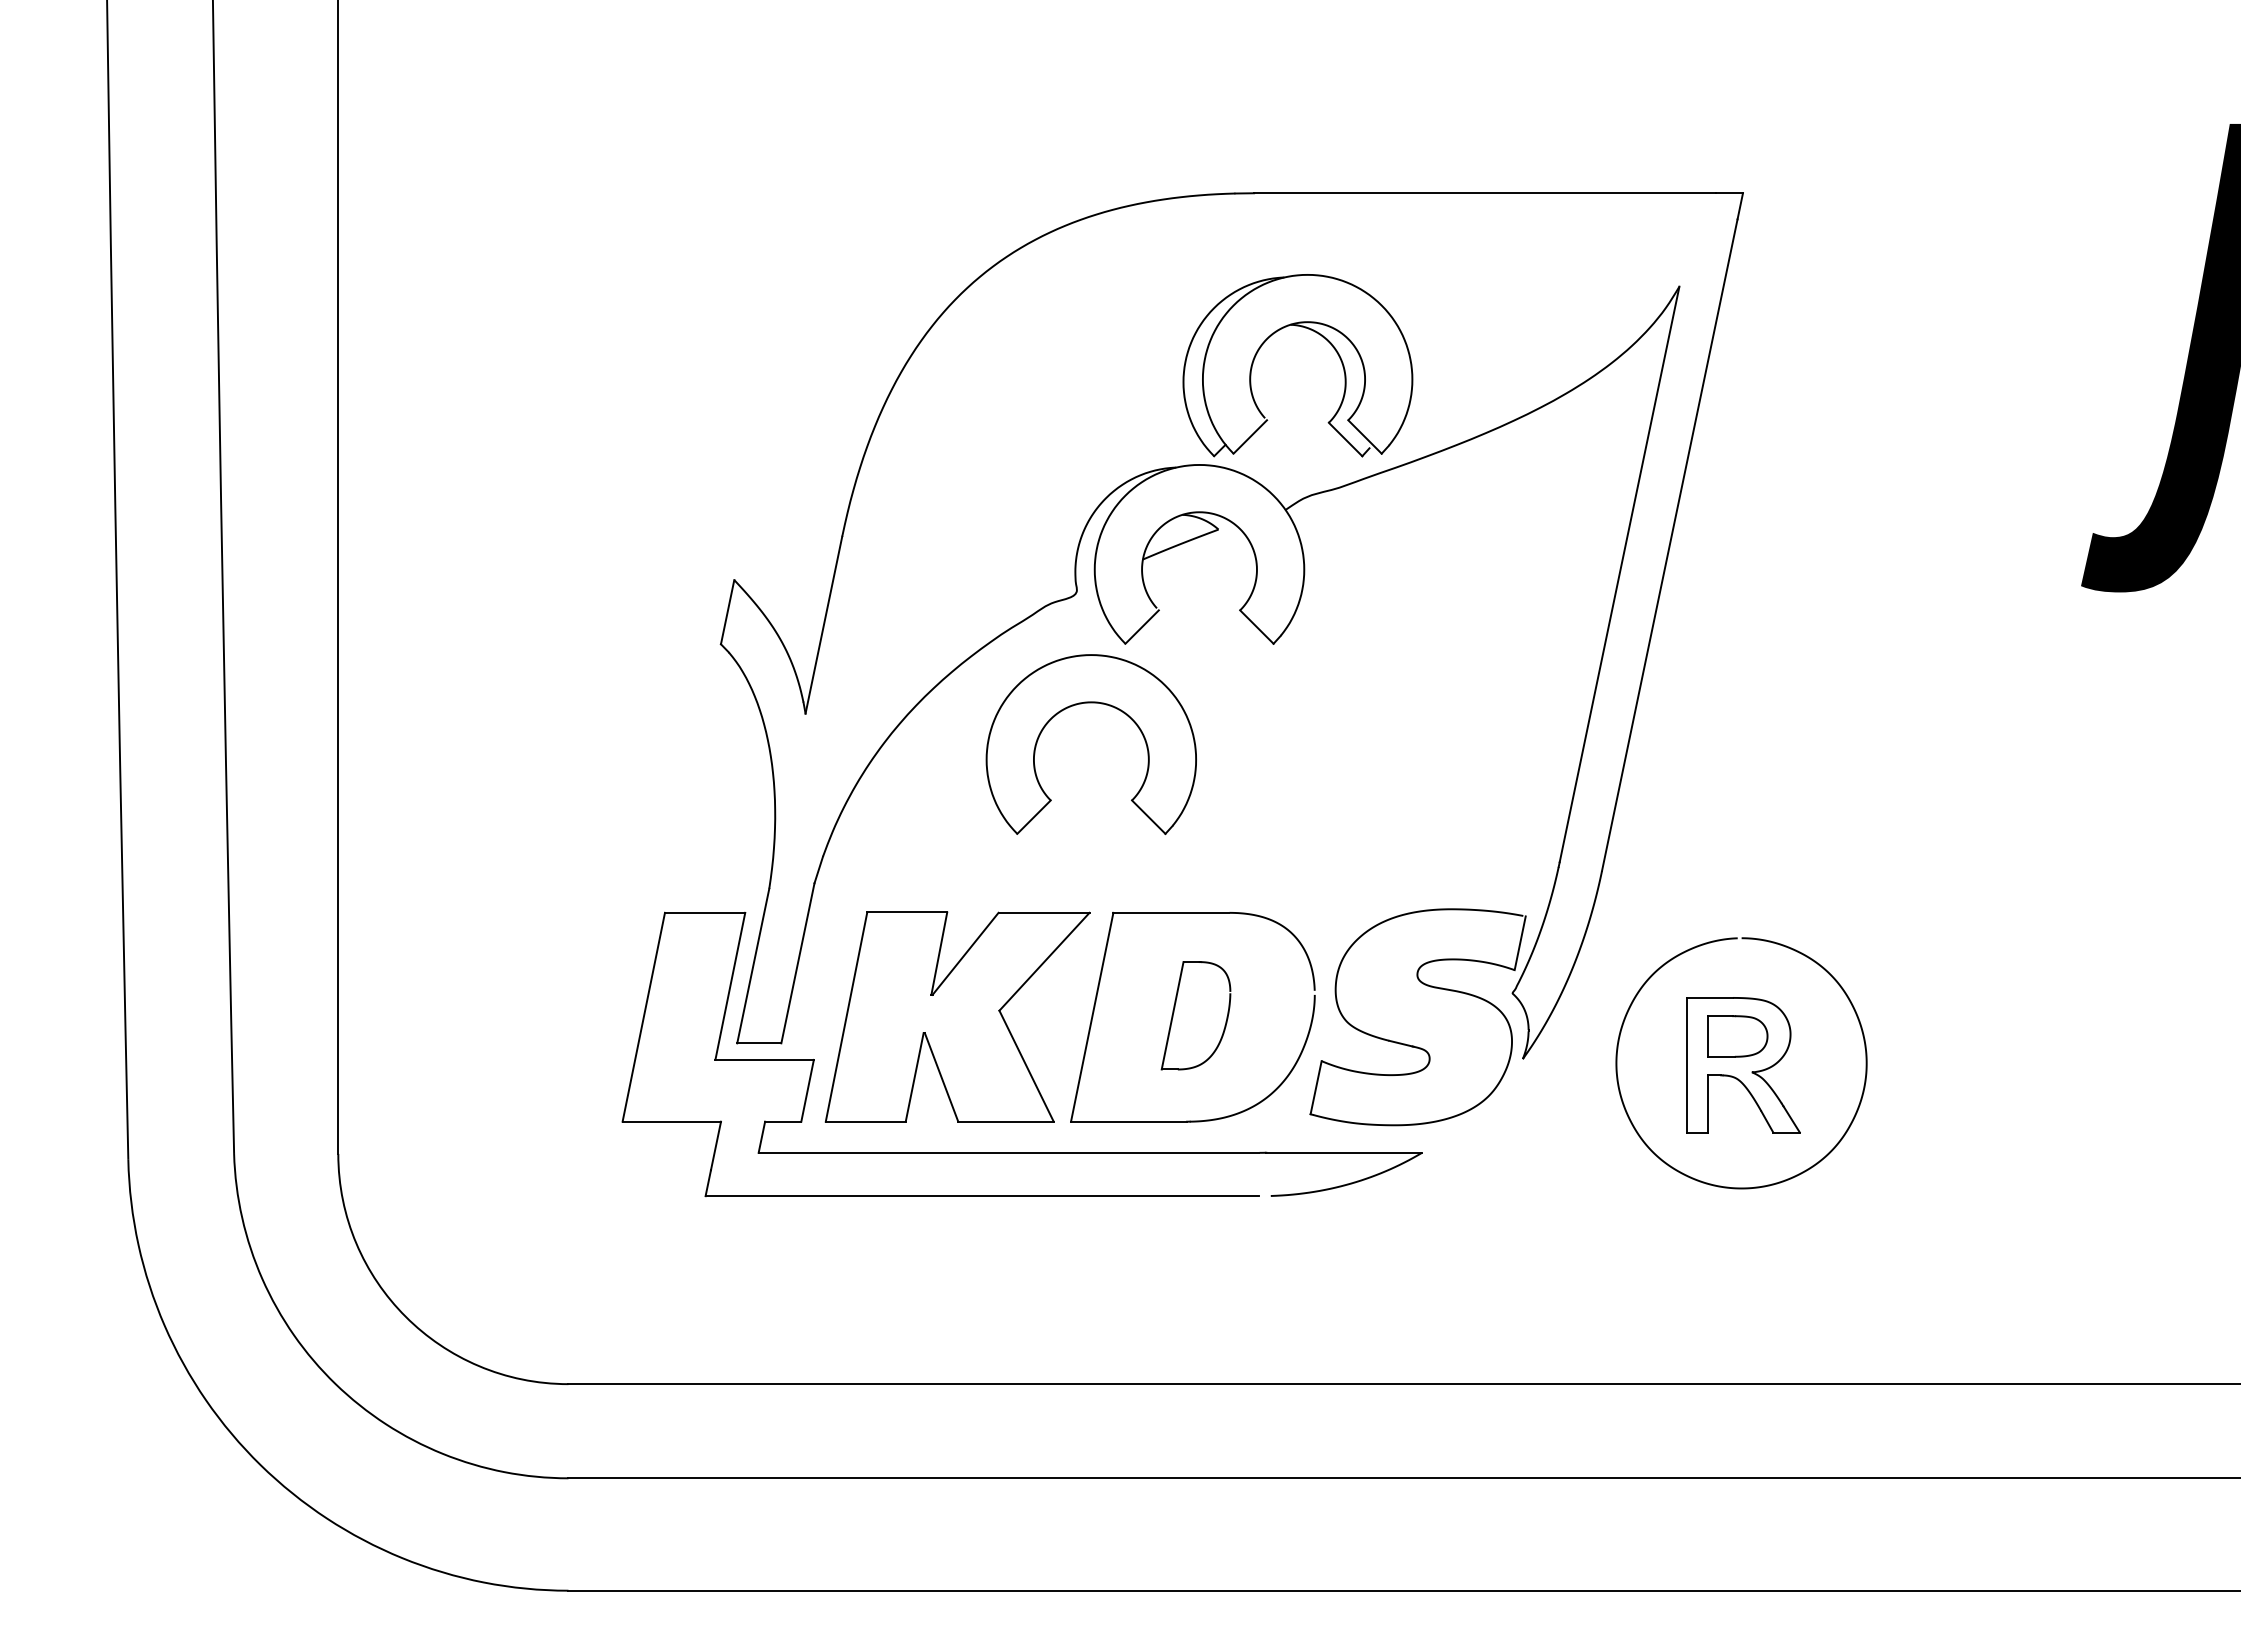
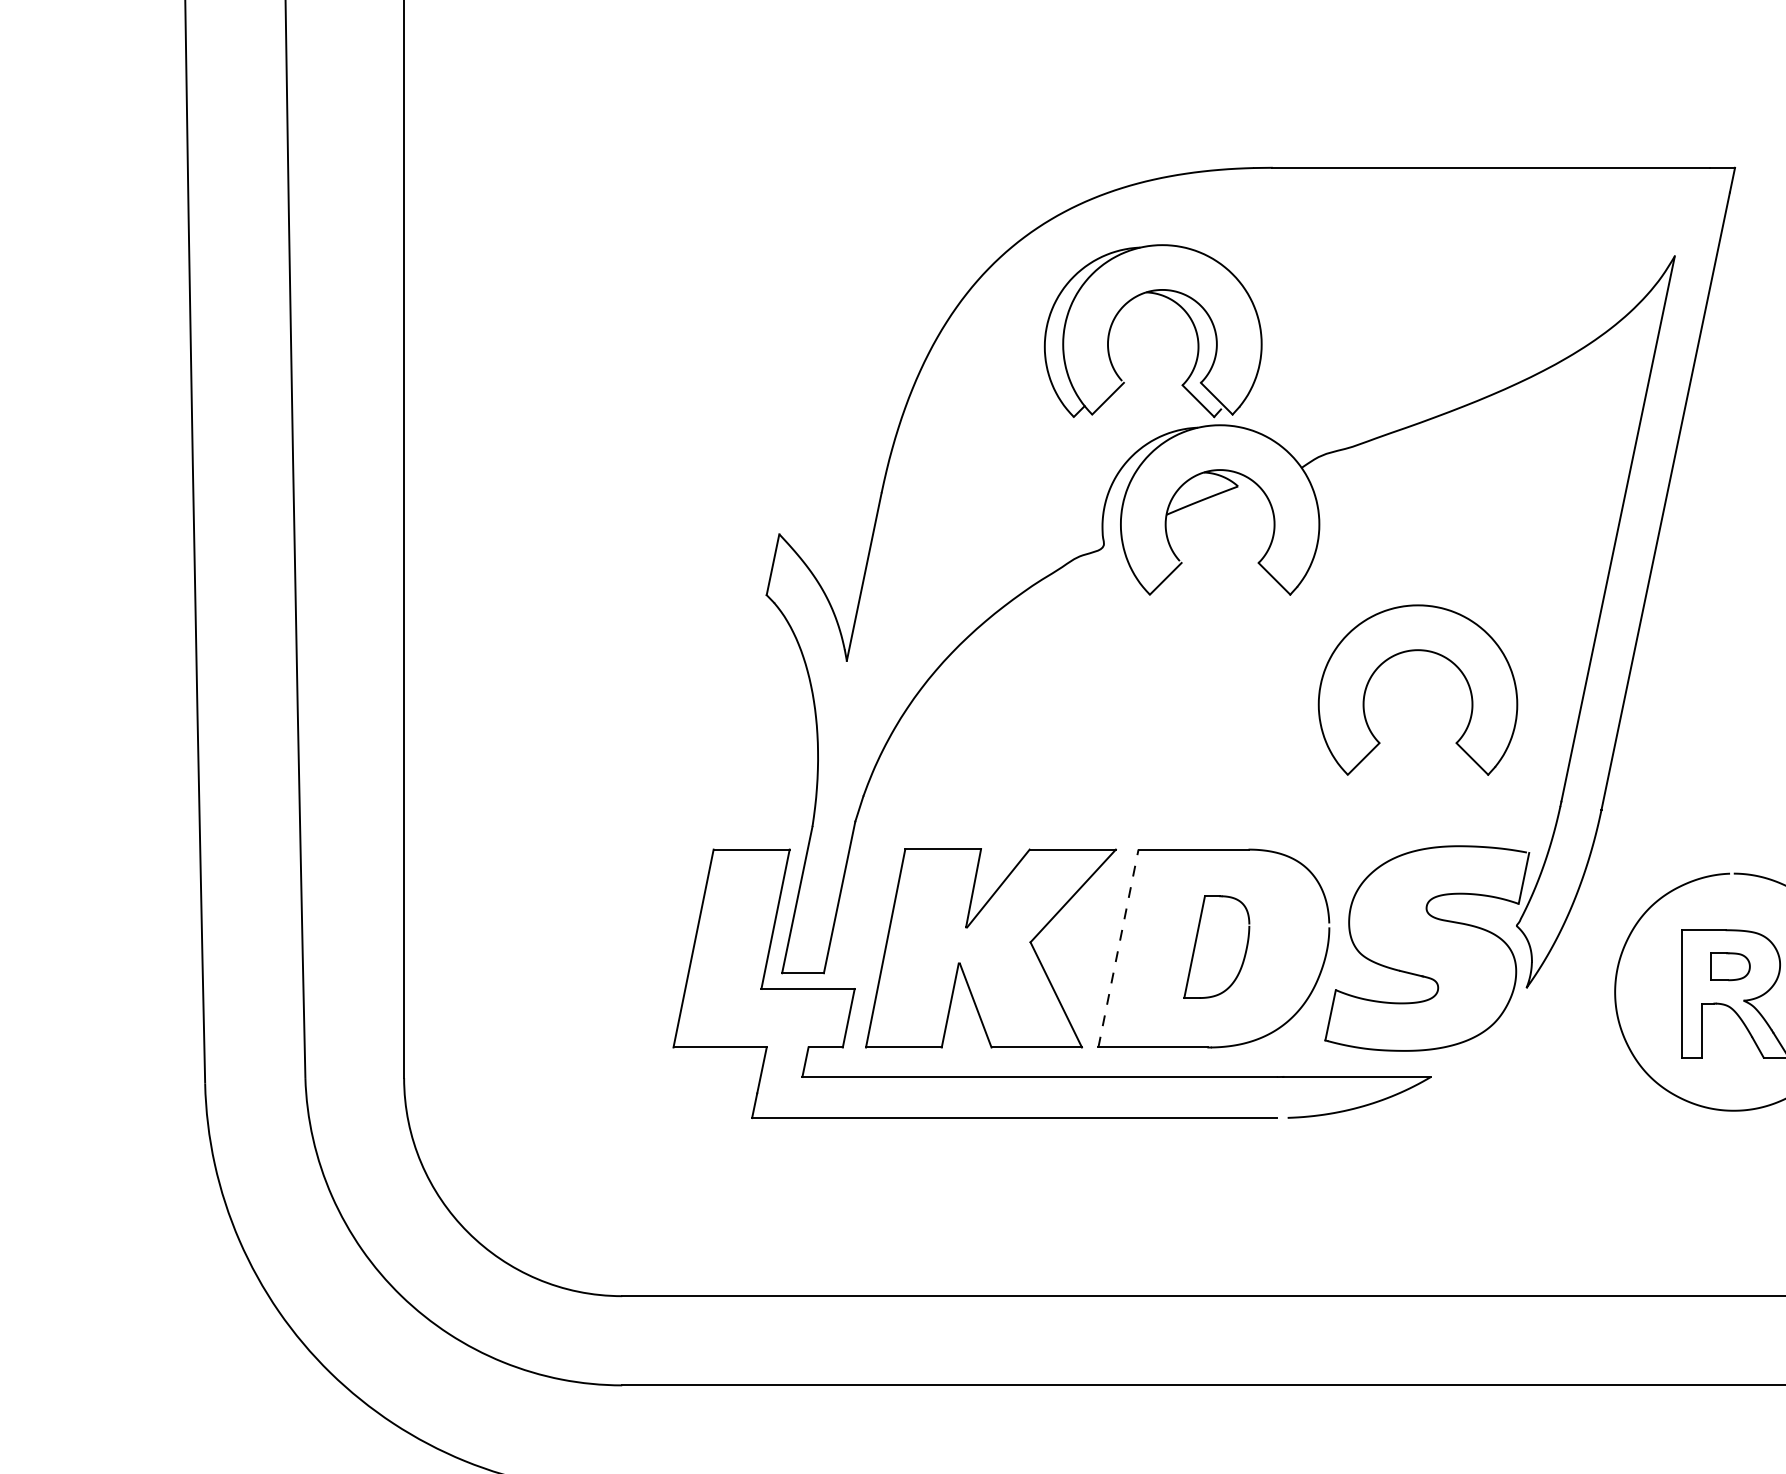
part: (1314, 332) -> (1168, 299), moved
part: (1090, 703) -> (1417, 651), moved
line: (1092, 1017) -> (1118, 948), solid -> dashed
part: (1737, 1036) -> (1729, 966), size x0.7

